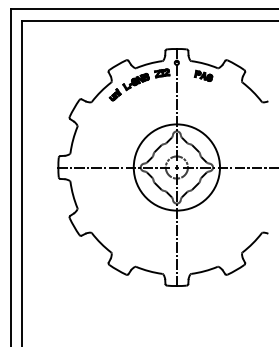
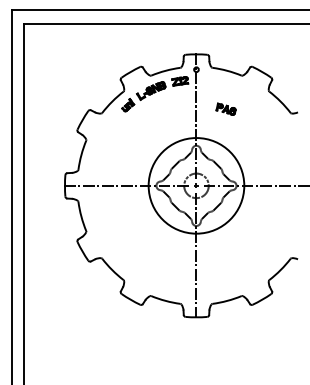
part: (203, 75) -> (225, 108), moved

